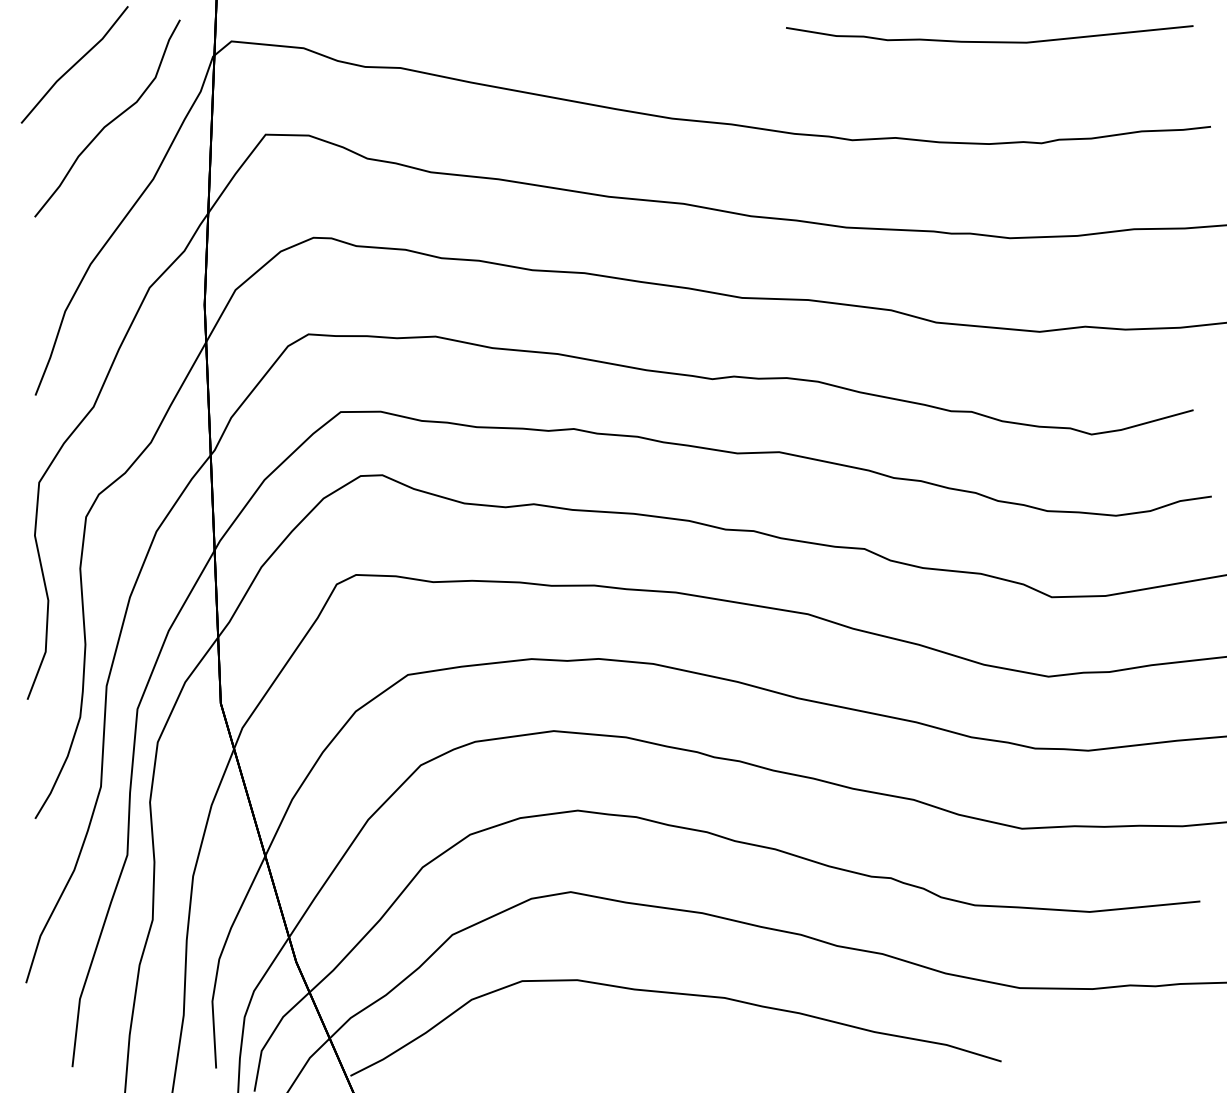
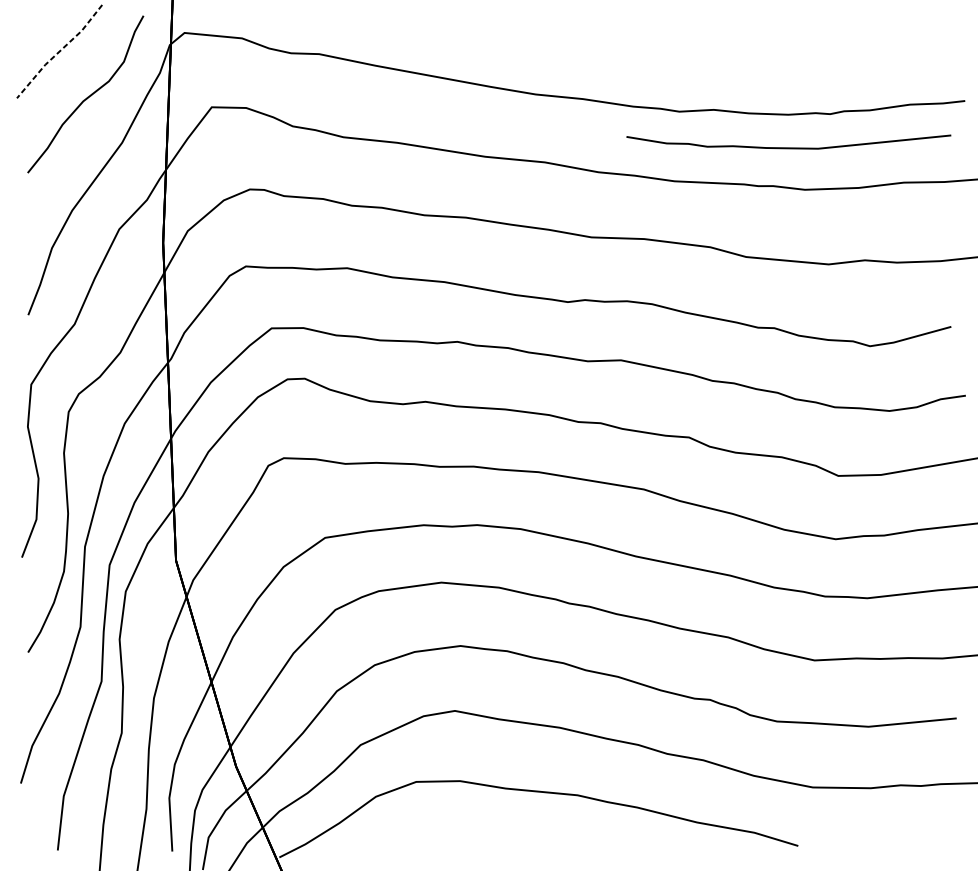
curve: (989, 41) -> (788, 147), moved
line: (74, 65) -> (59, 52), solid -> dashed

